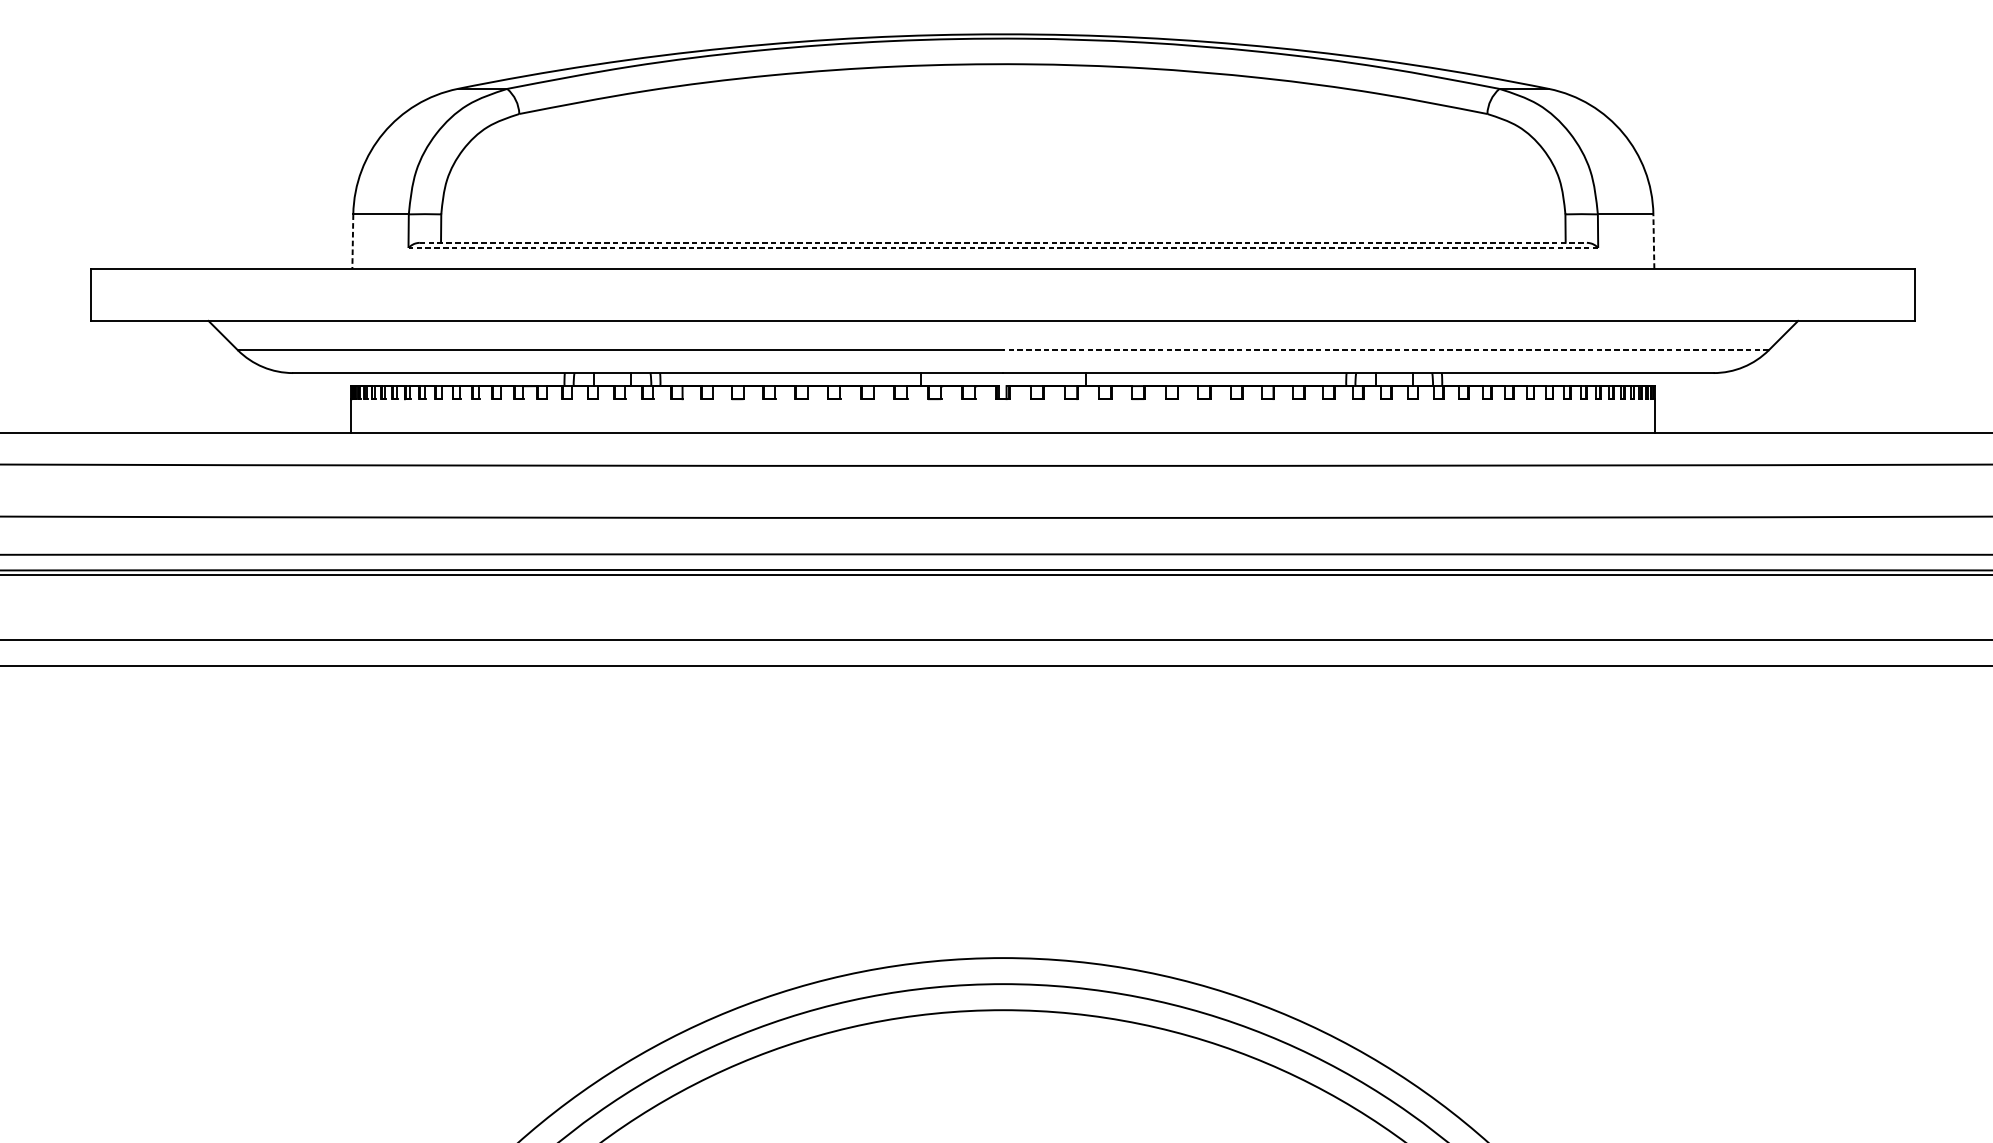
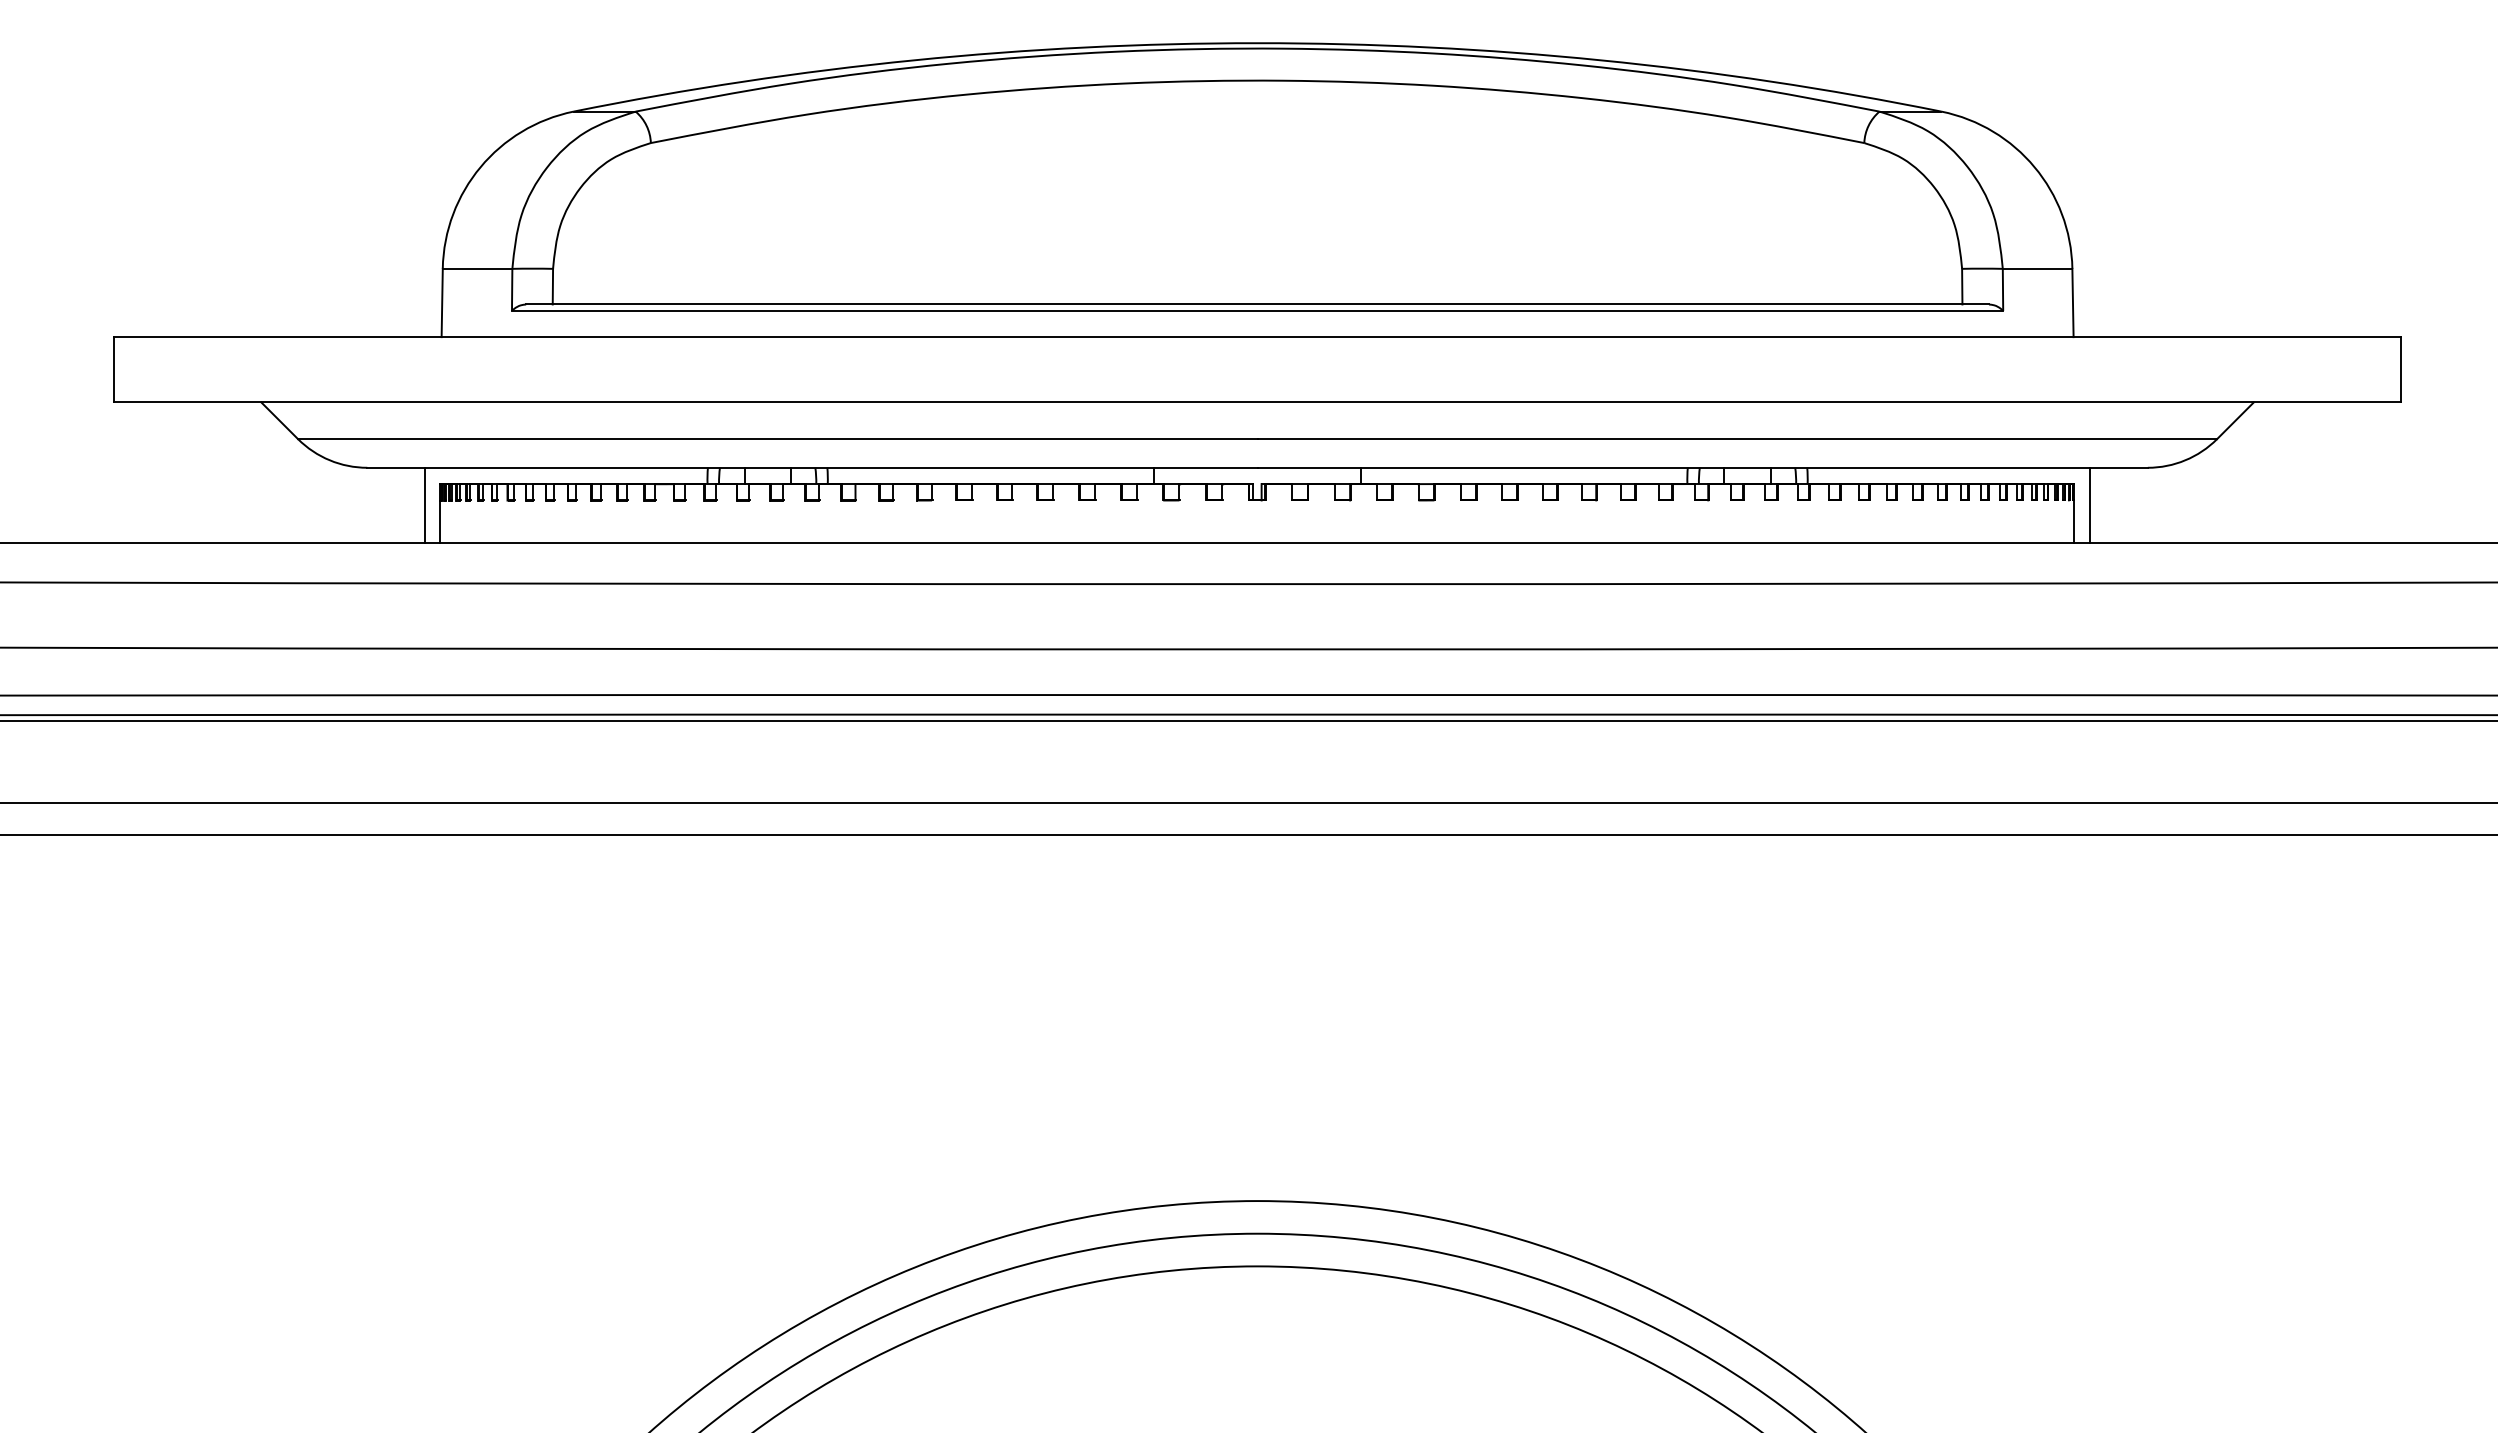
line: (1653, 241) -> (2072, 302), dashed -> solid
line: (353, 242) -> (442, 303), dashed -> solid
line: (1004, 242) -> (1258, 304), dashed -> solid
line: (1003, 247) -> (1257, 310), dashed -> solid
line: (1386, 350) -> (1737, 439), dashed -> solid
line: (338, 402) -> (424, 504), added
line: (1667, 402) -> (2090, 504), added

